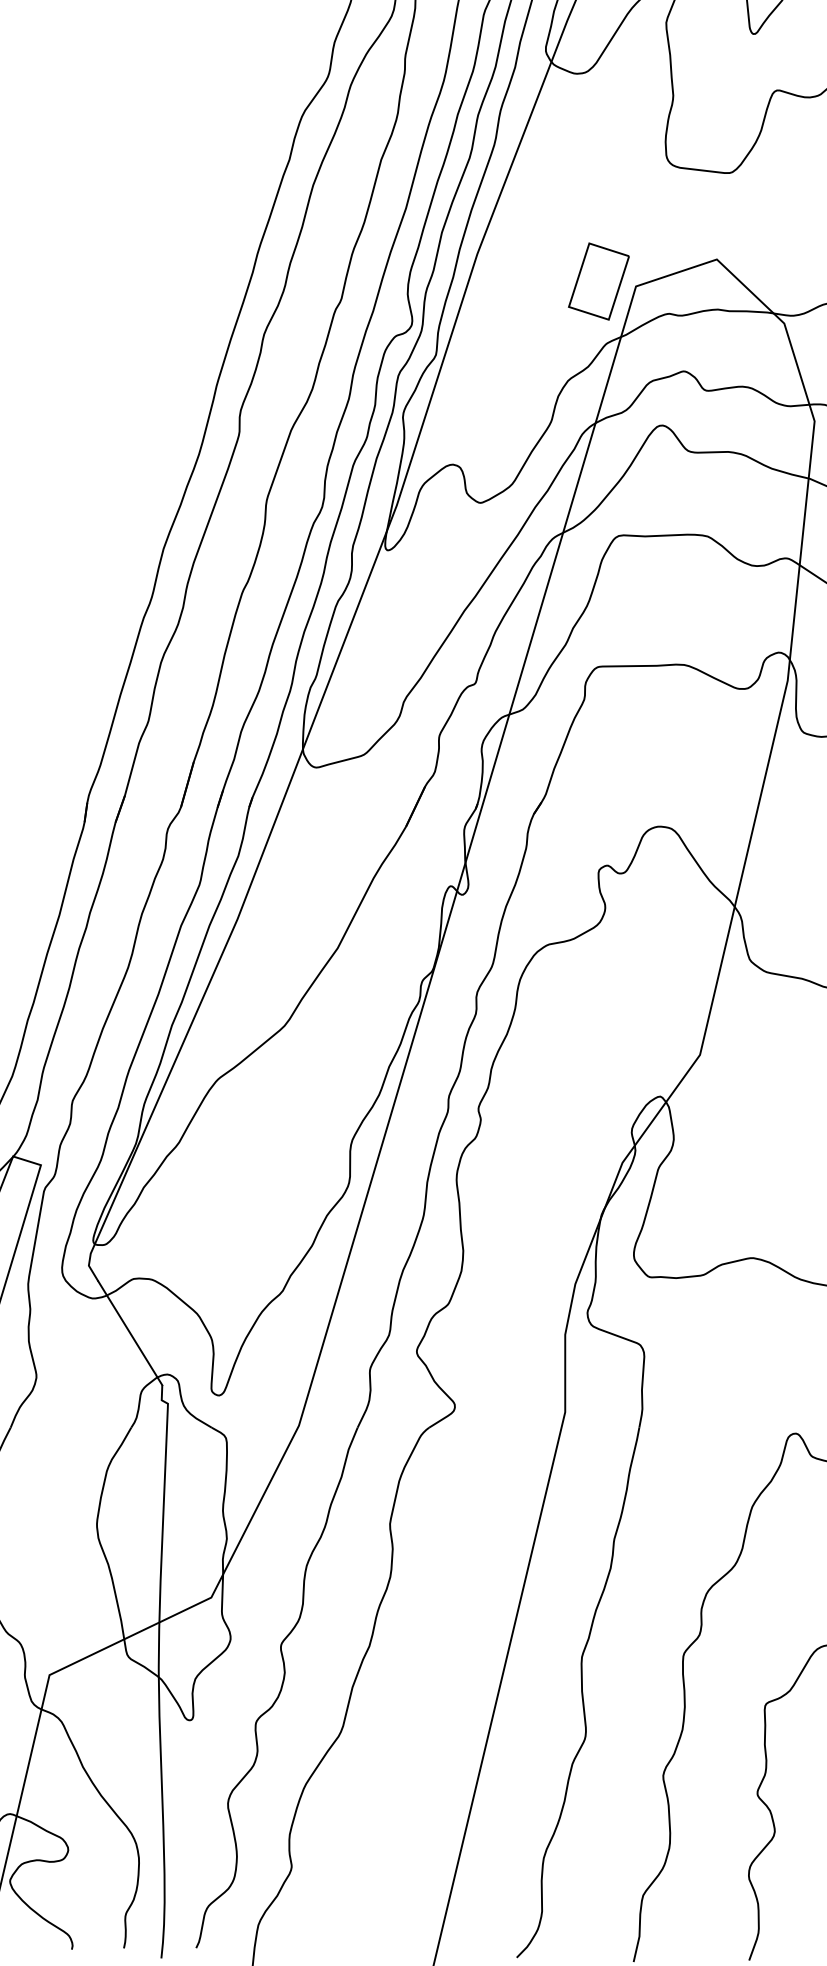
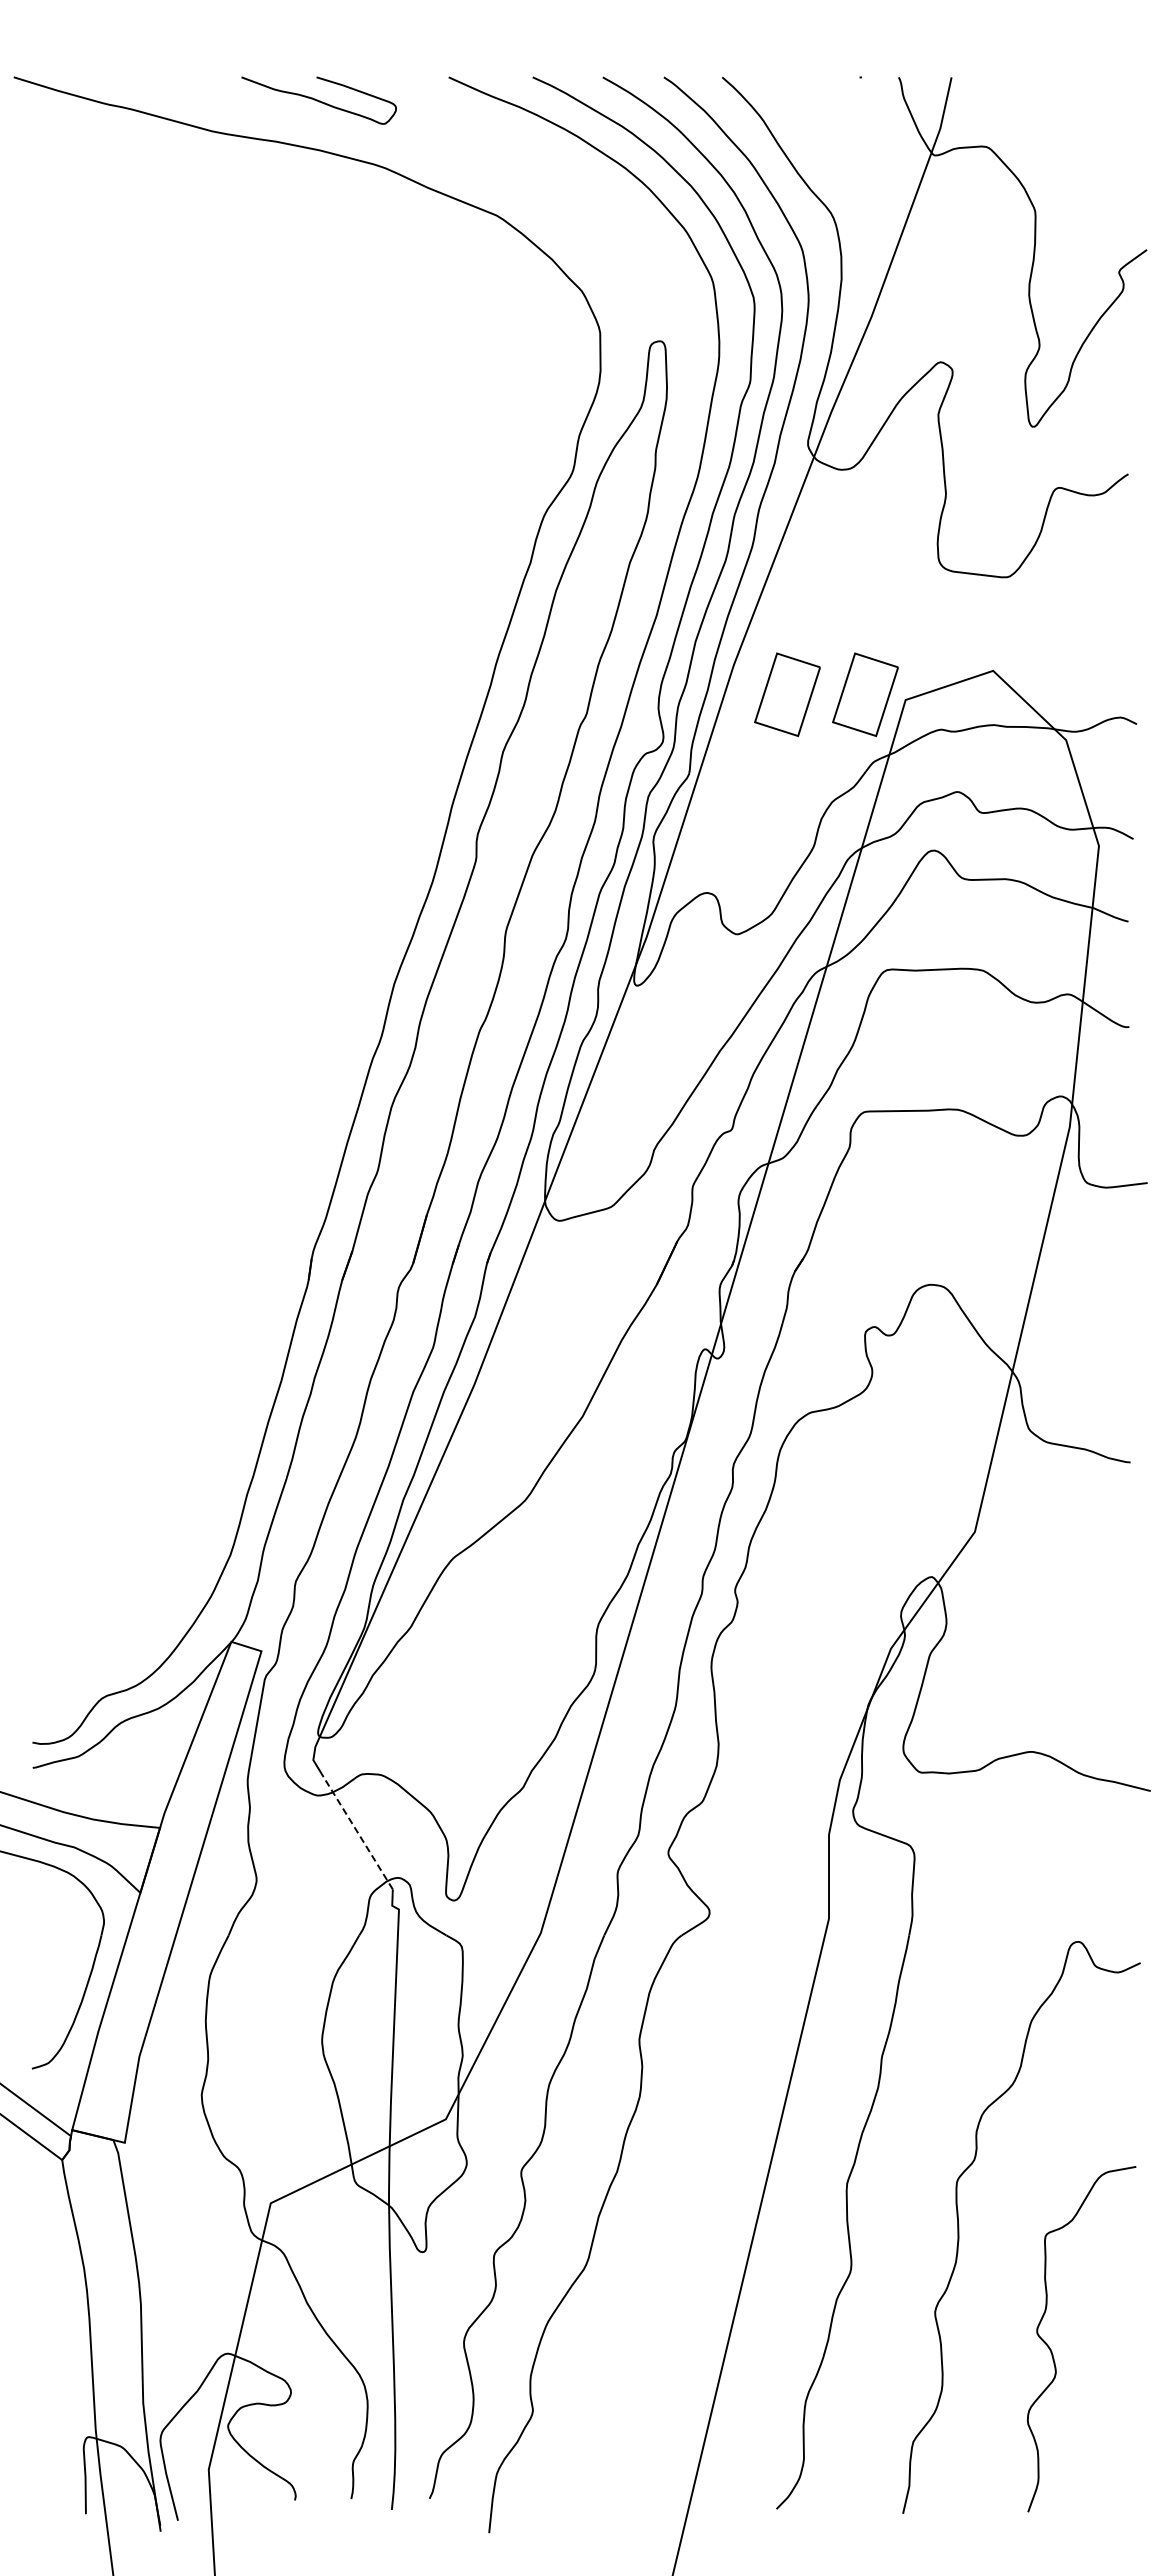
part: (526, 281) -> (787, 694), added
line: (130, 1333) -> (358, 1833), solid -> dashed

